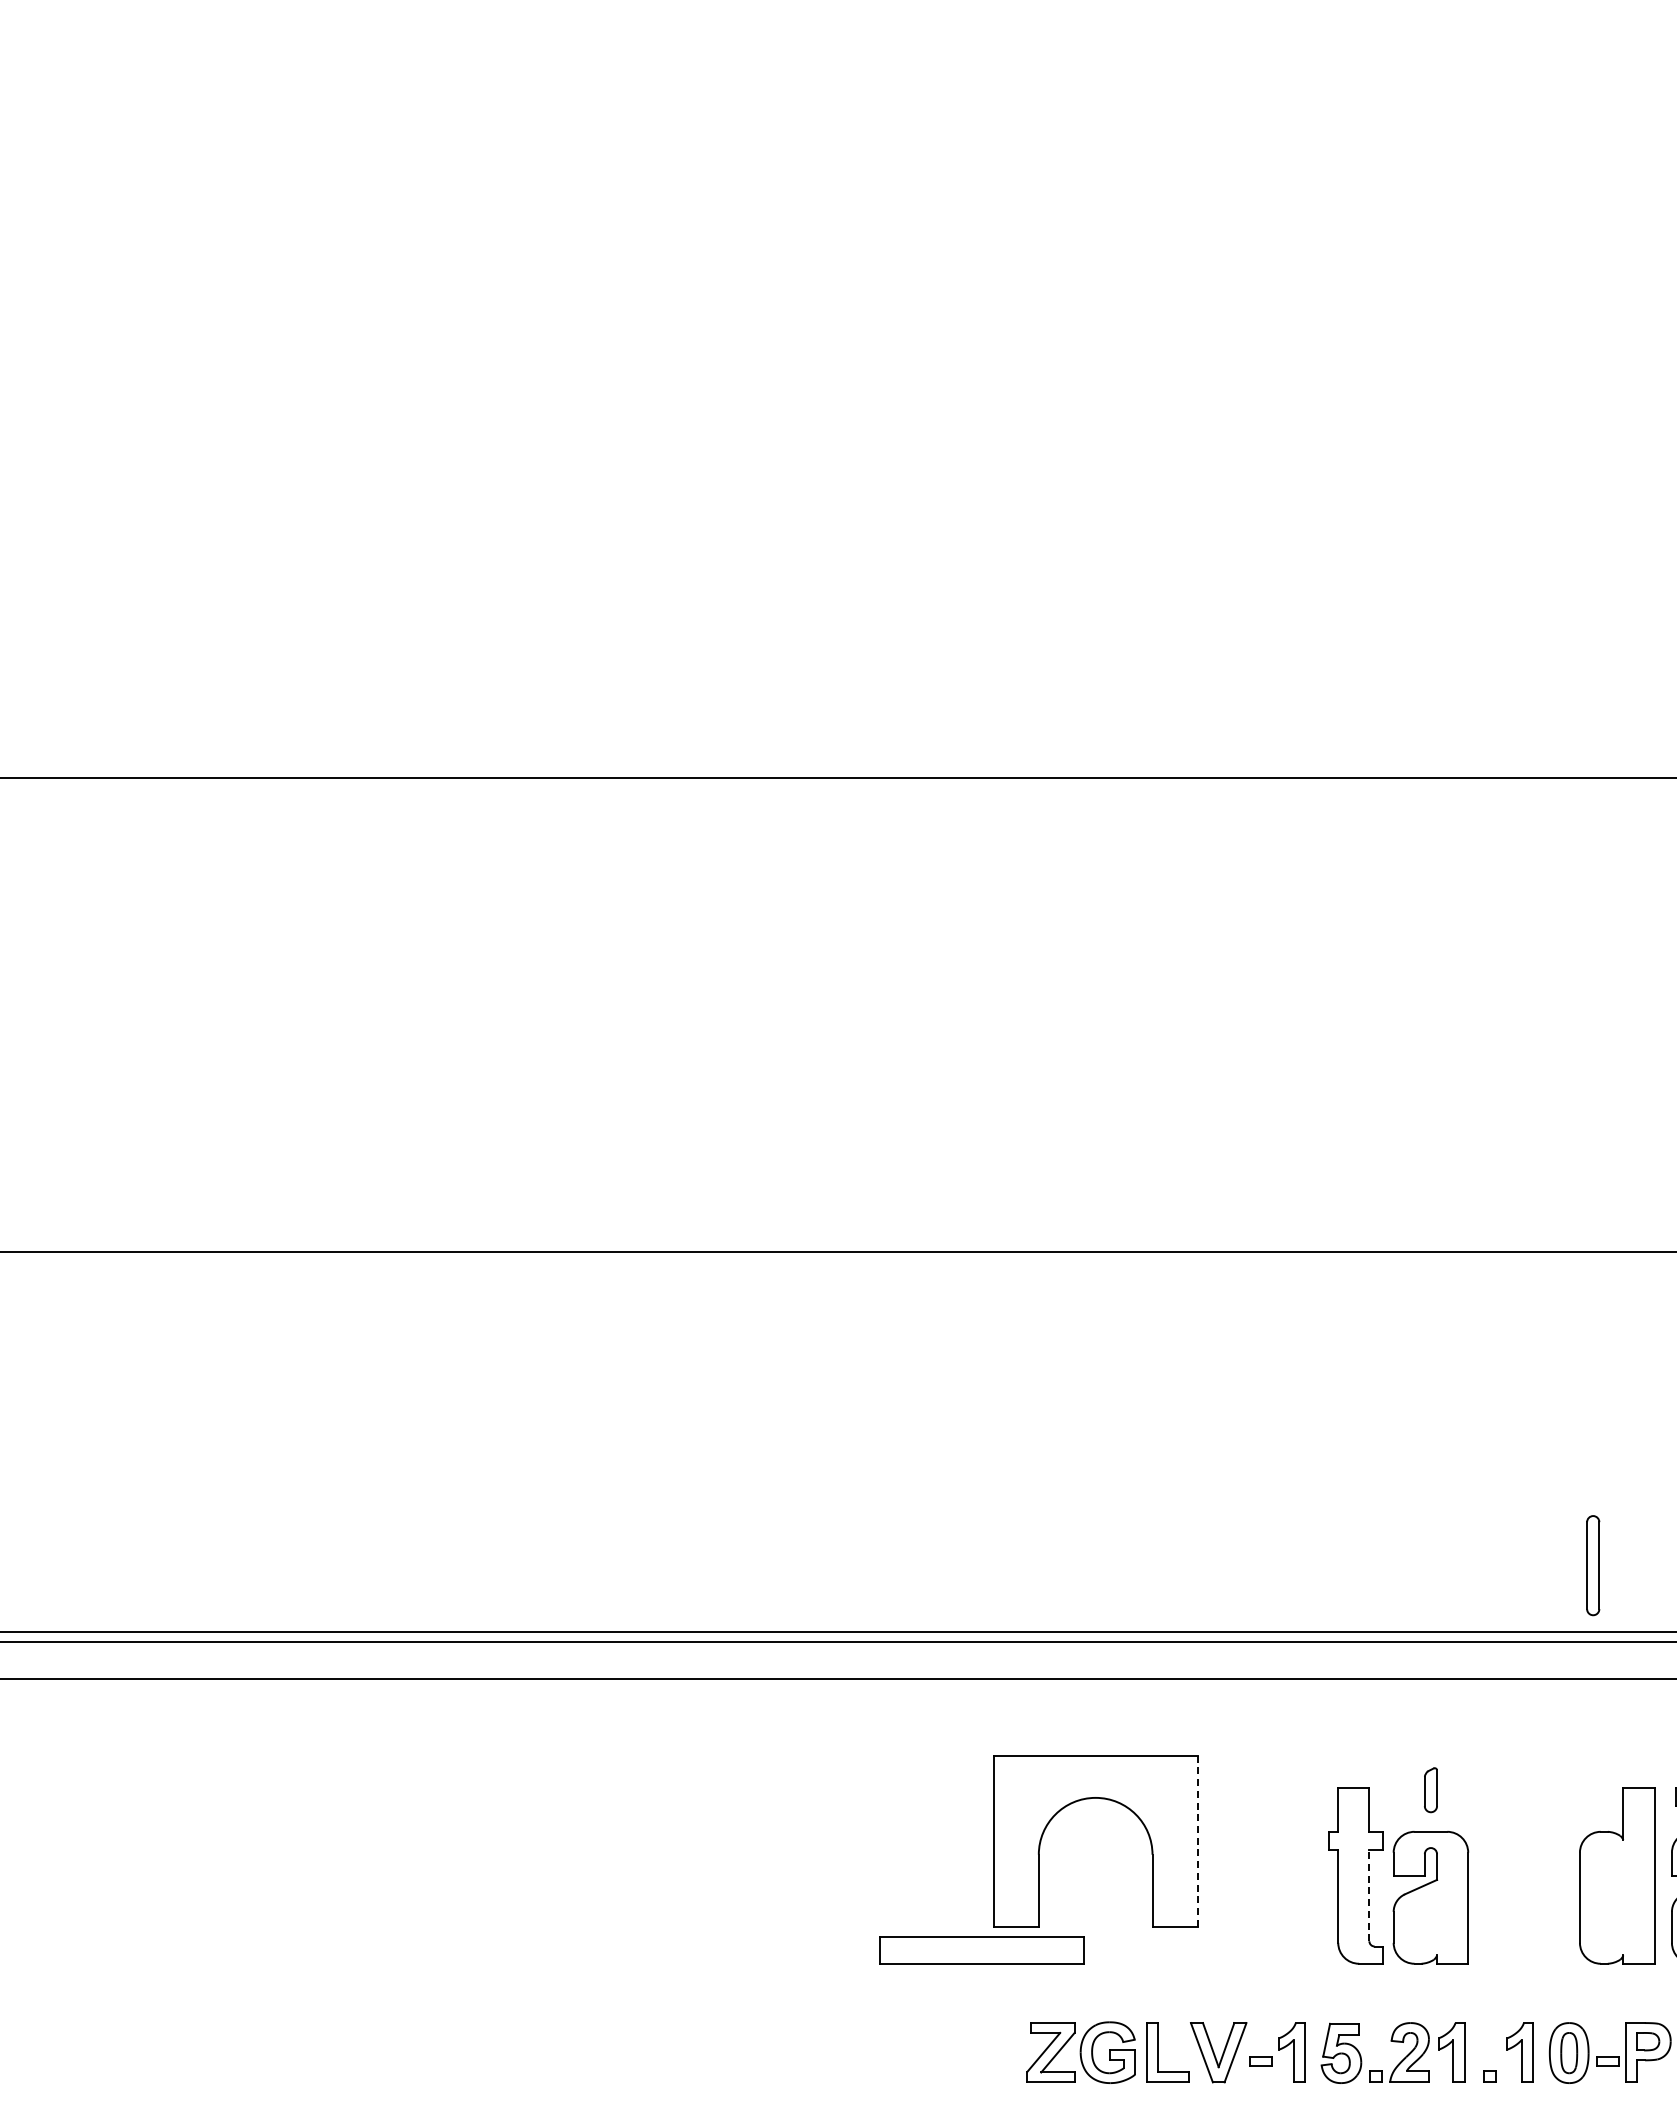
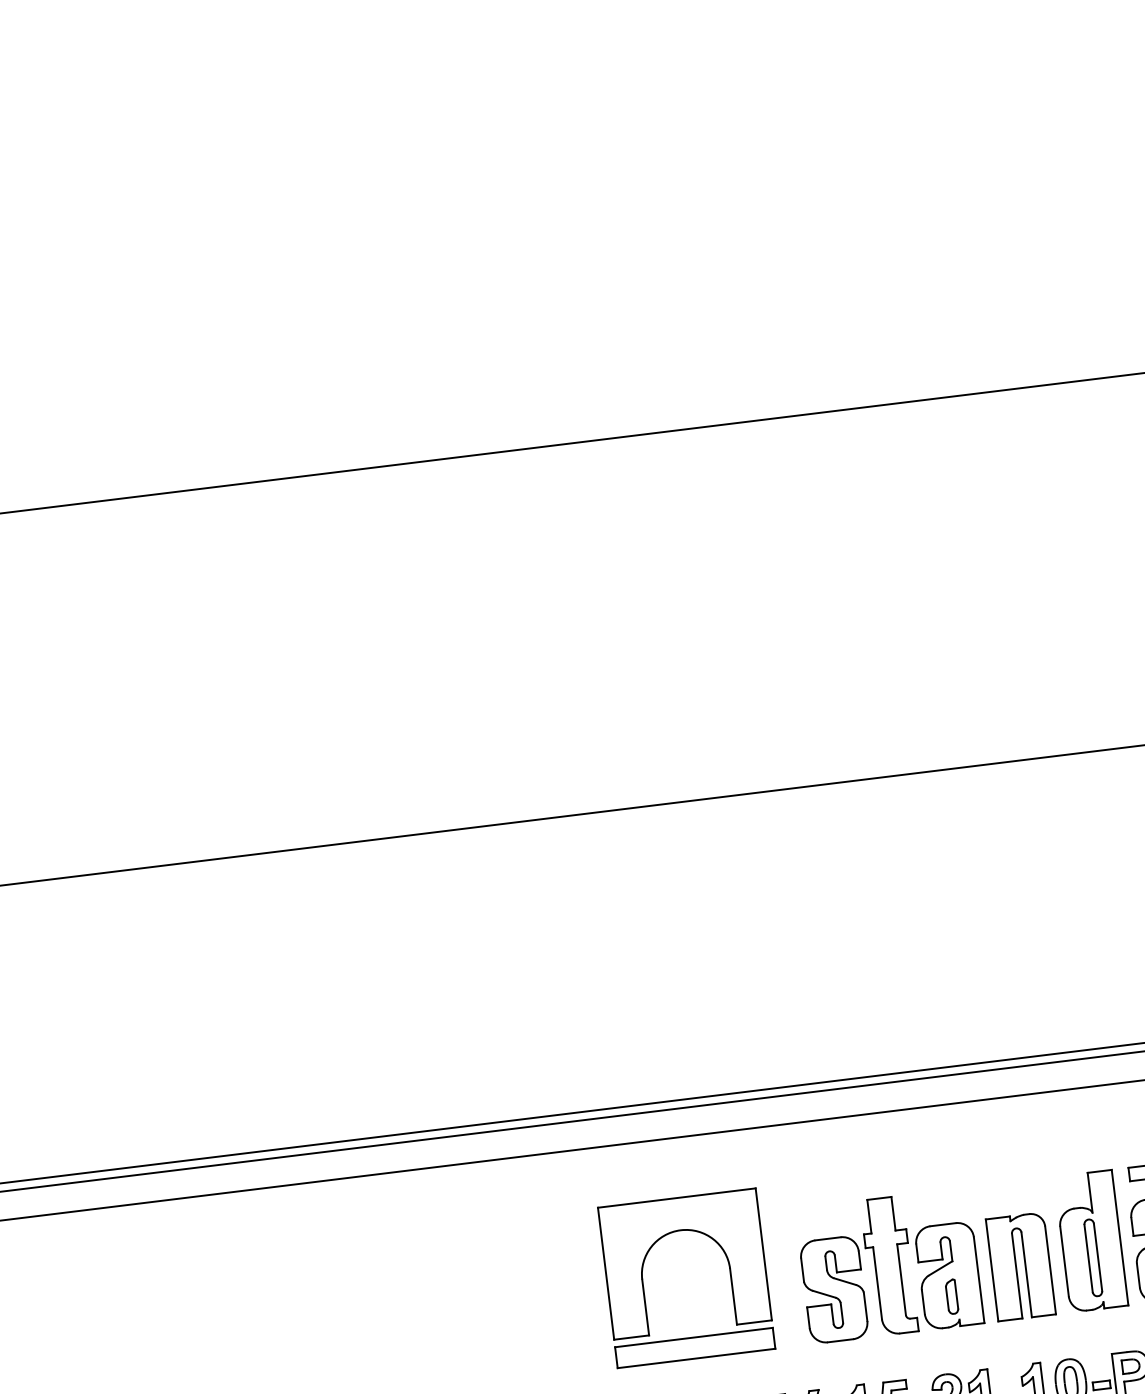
part: (1593, 1565) -> (1093, 1257), moved
part: (1430, 1790) -> (951, 1297), moved
line: (1197, 1841) -> (763, 1254), dashed -> solid
line: (1369, 1895) -> (901, 1279), dashed -> solid
part: (1281, 1897) -> (833, 1289), added
part: (1523, 1897) -> (1020, 1266), added
part: (981, 1950) -> (695, 1348), moved

